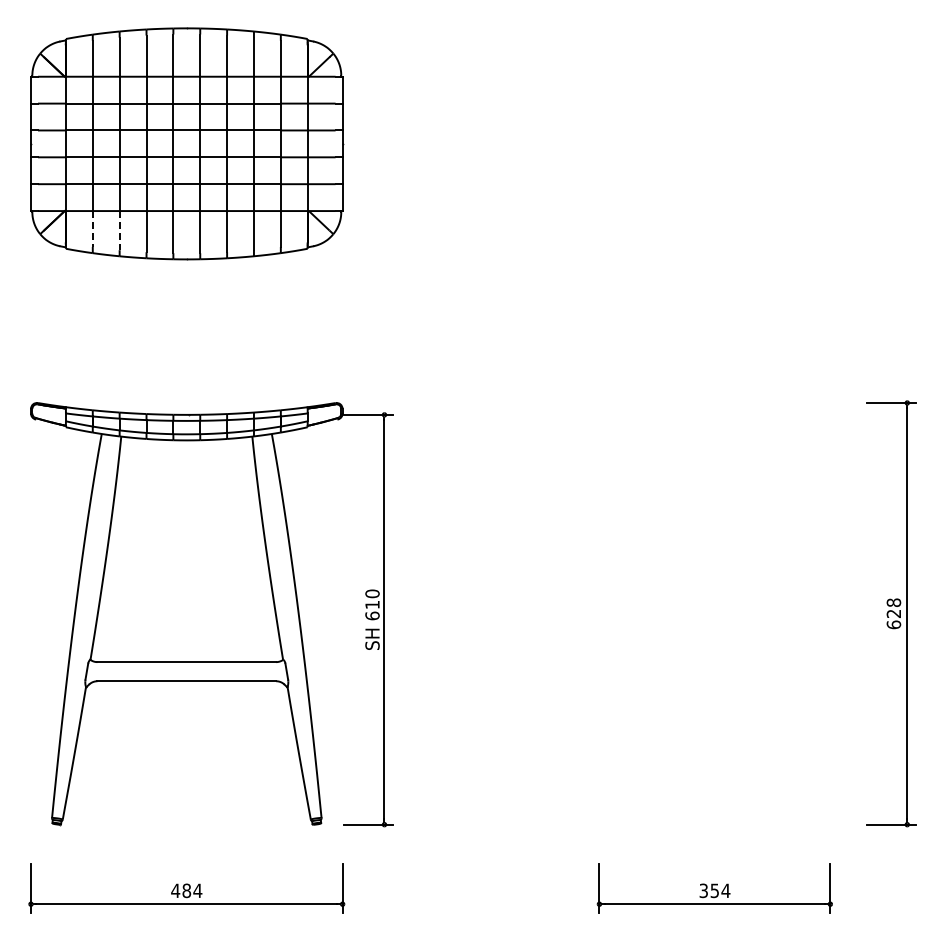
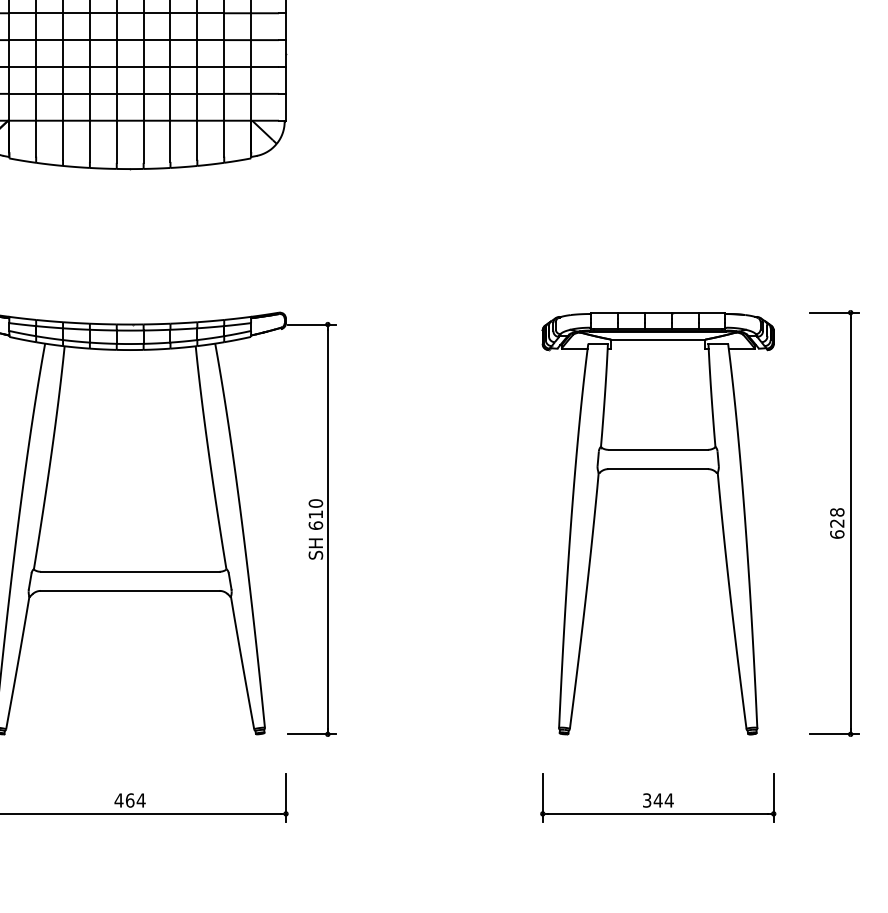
line: (92, 229) -> (35, 139), dashed -> solid
line: (119, 230) -> (62, 140), dashed -> solid
part: (714, 559) -> (657, 469), added
text: (186, 890) -> (129, 800), 484 -> 464
text: (714, 890) -> (657, 800), 354 -> 344

